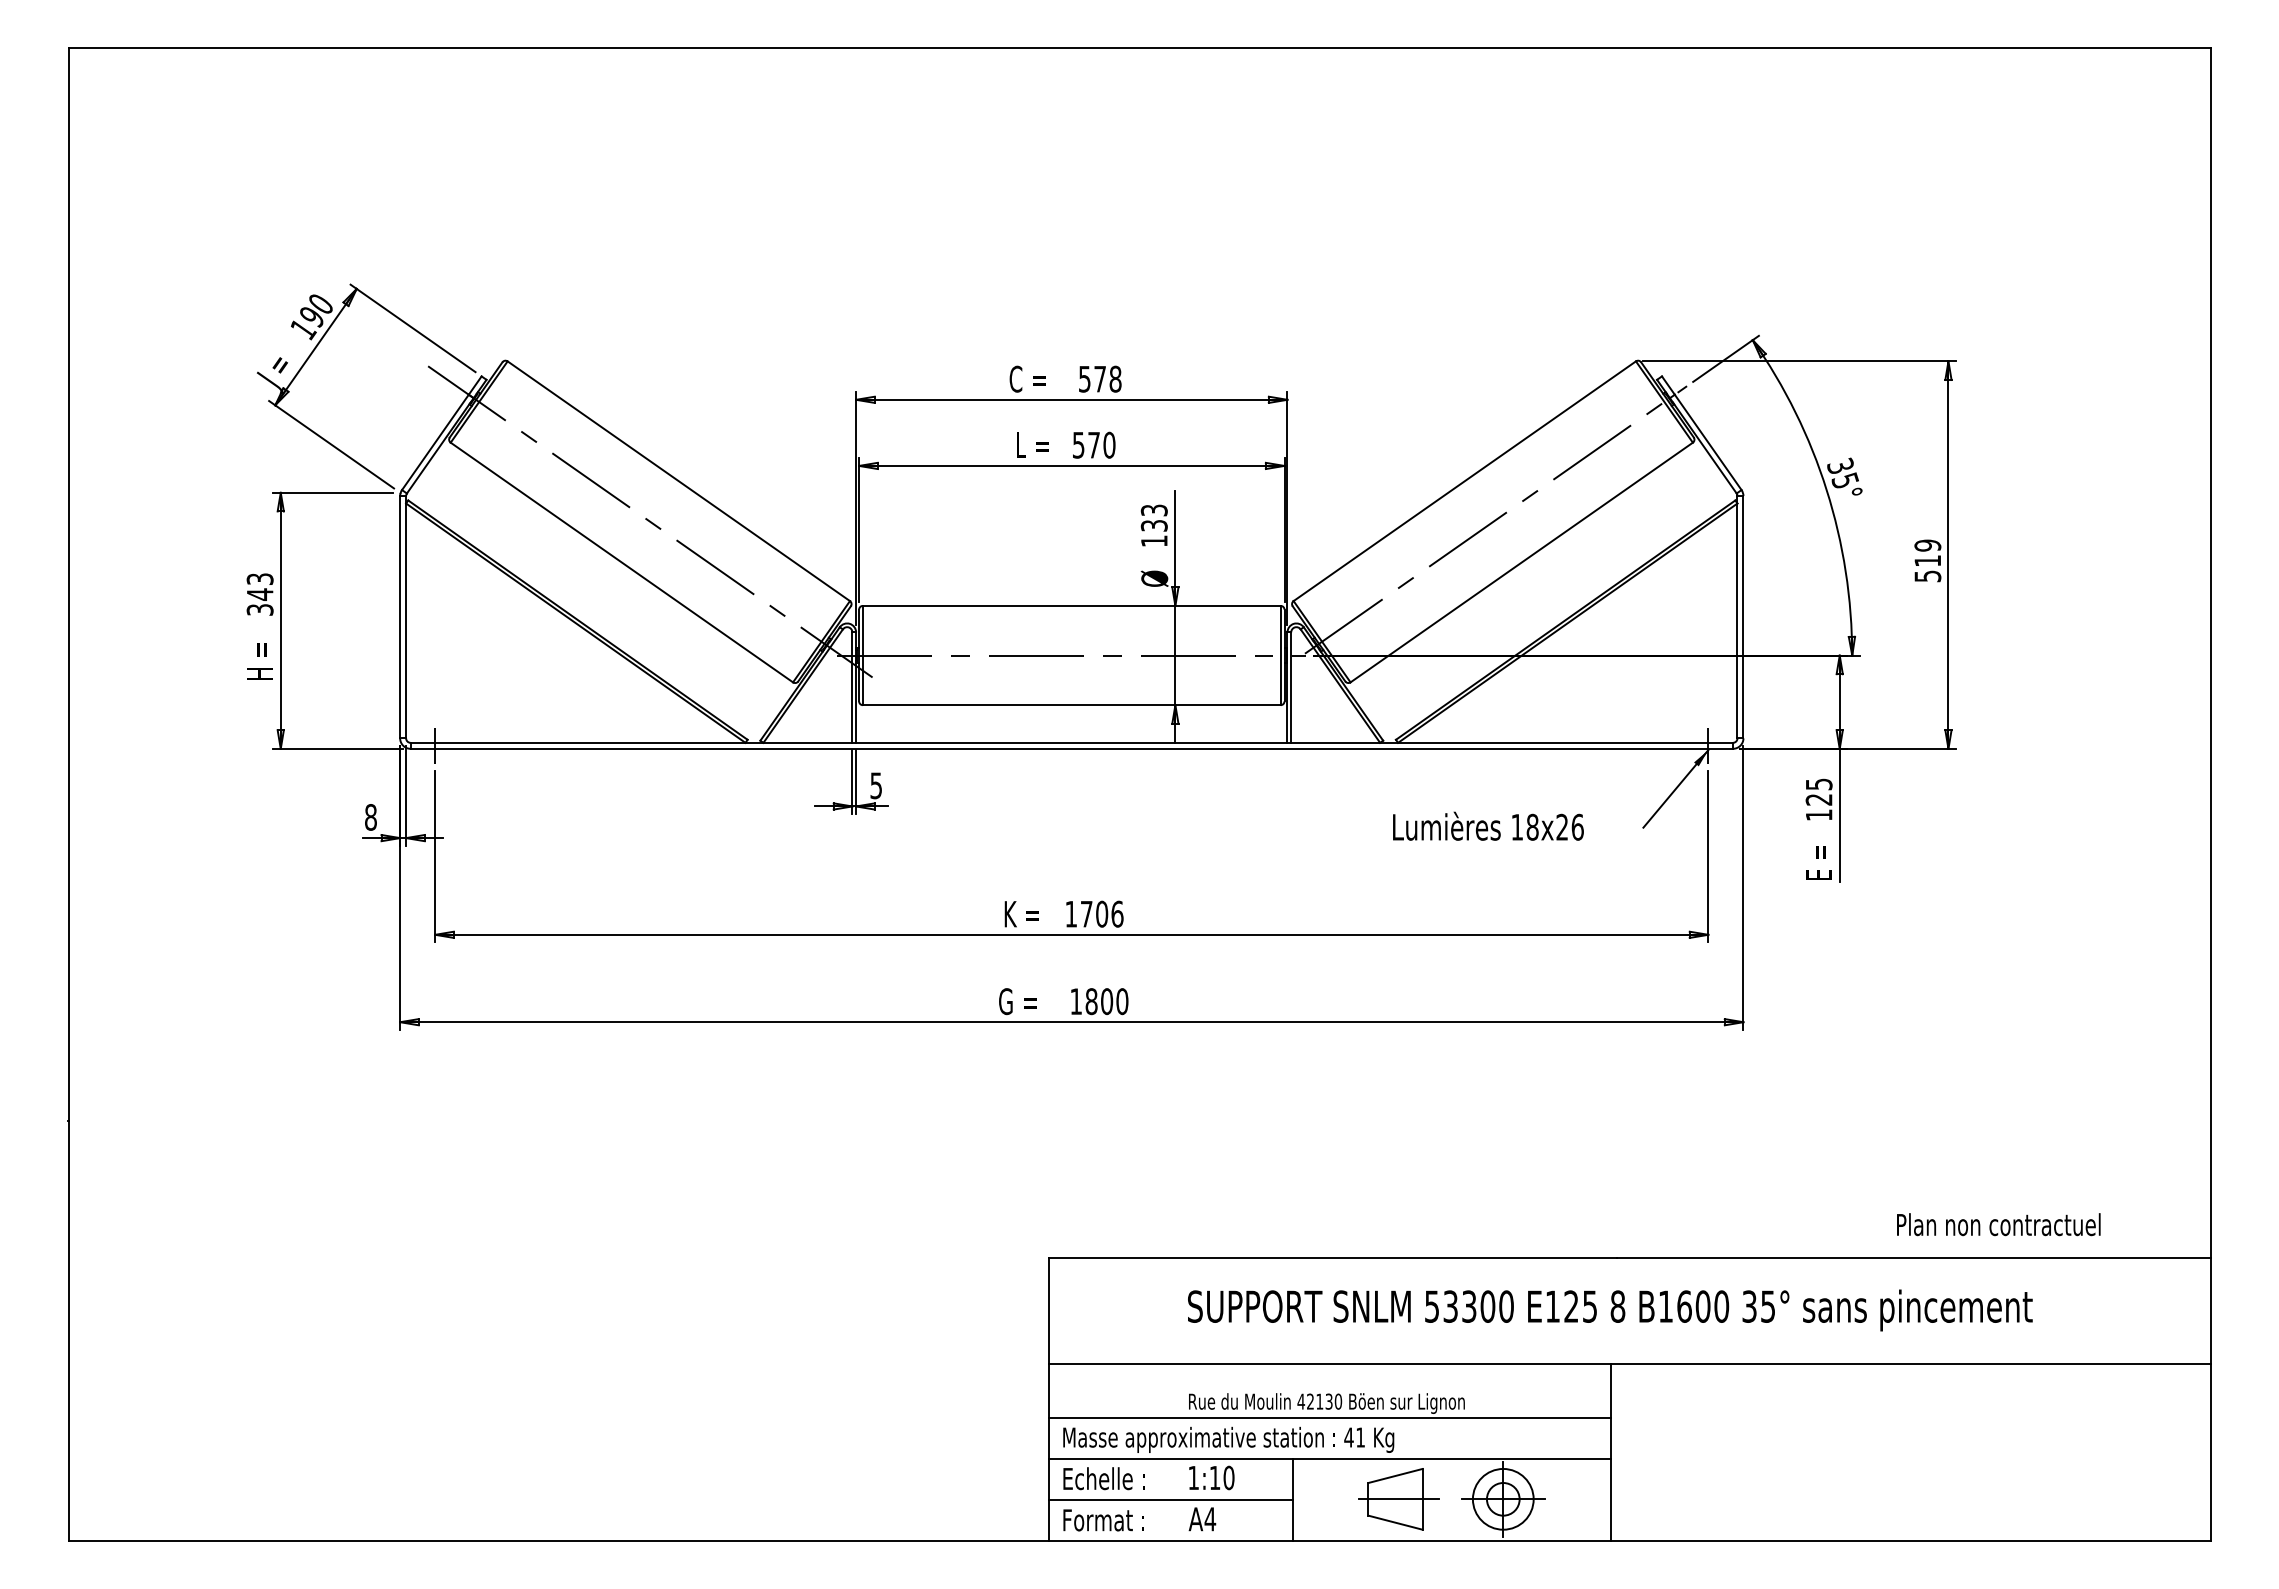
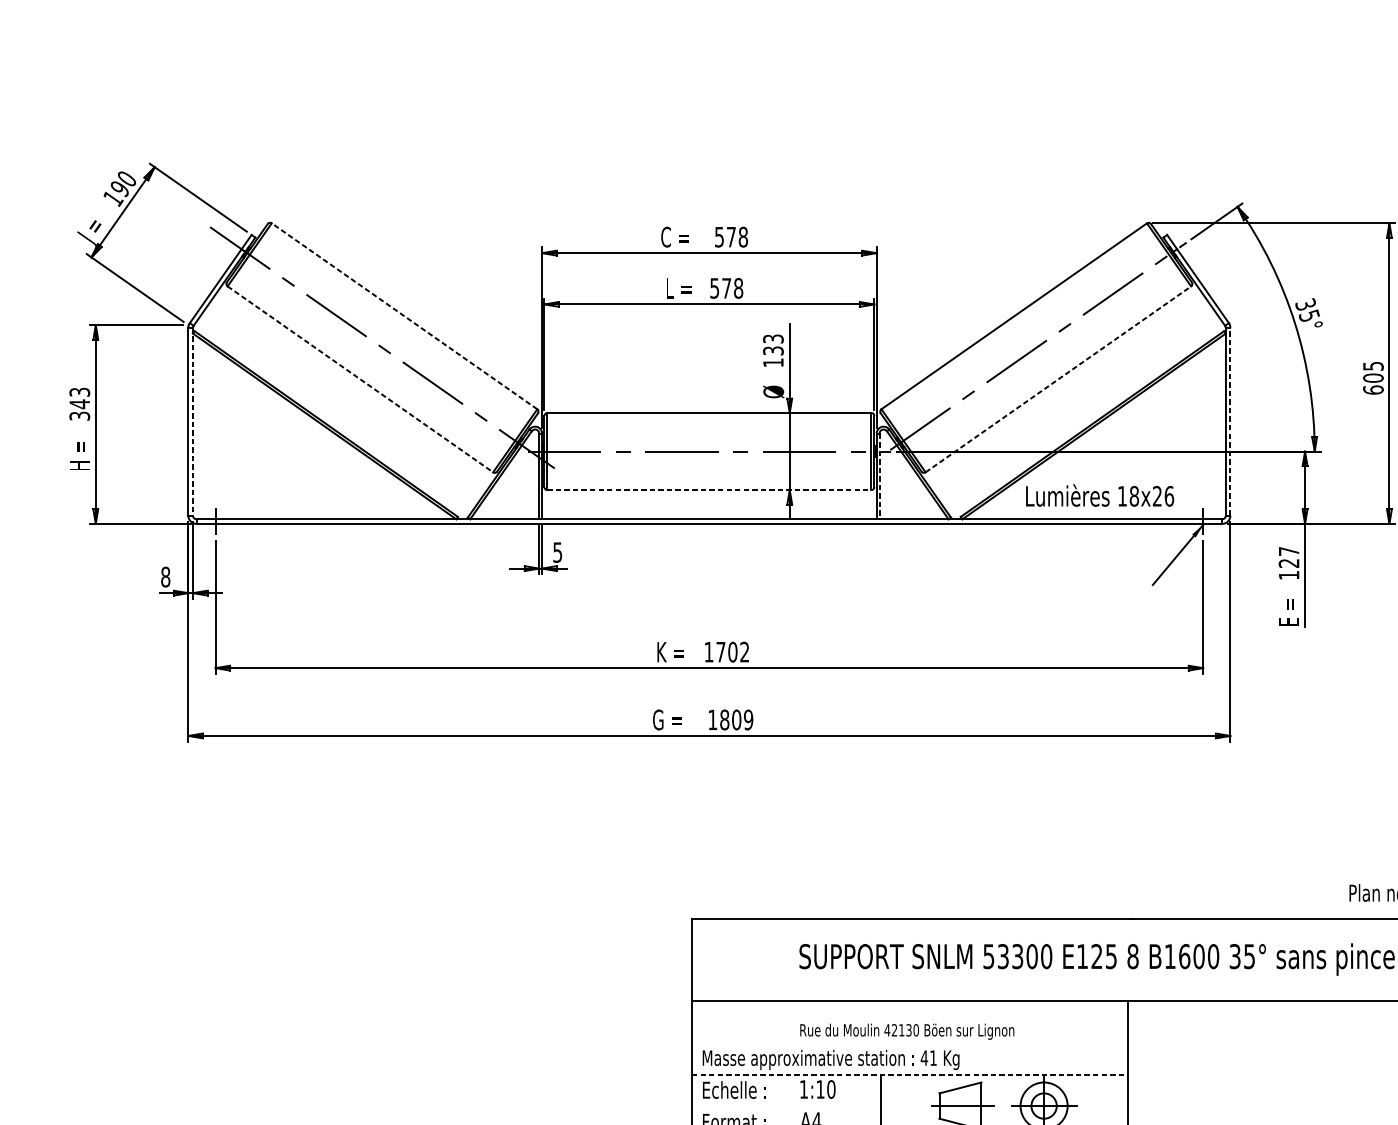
text: (1109, 445) -> (738, 288), 570 -> 578
line: (678, 481) -> (404, 316), solid -> dashed
text: (1927, 560) -> (1373, 377), 519 -> 605
line: (621, 562) -> (360, 379), solid -> dashed
line: (1521, 562) -> (1058, 379), solid -> dashed
line: (1743, 616) -> (1230, 421), solid -> dashed
line: (406, 617) -> (193, 422), solid -> dashed
line: (1291, 688) -> (879, 477), solid -> dashed
line: (1071, 705) -> (709, 490), solid -> dashed
text: (1819, 784) -> (1289, 551), 125 -> 127
text: (1488, 825) -> (1100, 494), moved
text: (1117, 913) -> (744, 651), 1706 -> 1702
text: (1122, 1001) -> (748, 719), 1800 -> 1809
line: (1330, 1418) -> (910, 1043), removed
line: (1330, 1459) -> (910, 1075), solid -> dashed
line: (1170, 1500) -> (785, 1106), removed

